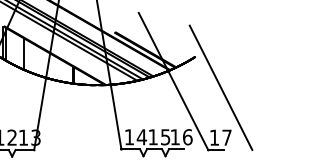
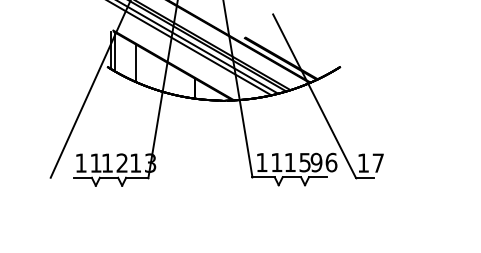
line: (220, 87) -> (370, 103), removed
text: (141, 137) -> (276, 162), 14 -> 11
text: (175, 137) -> (316, 162), 16 -> 96

